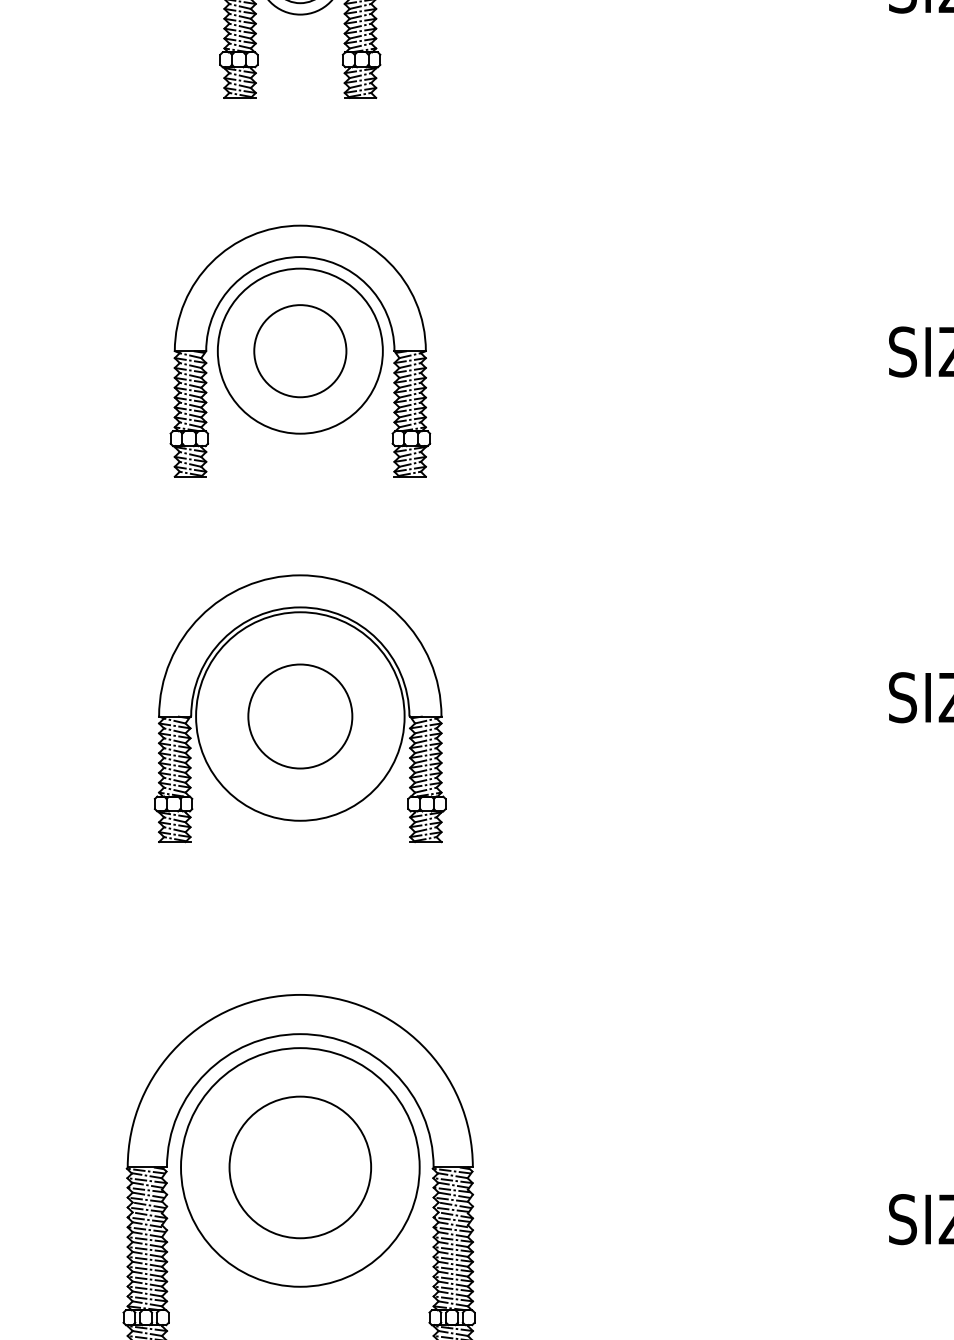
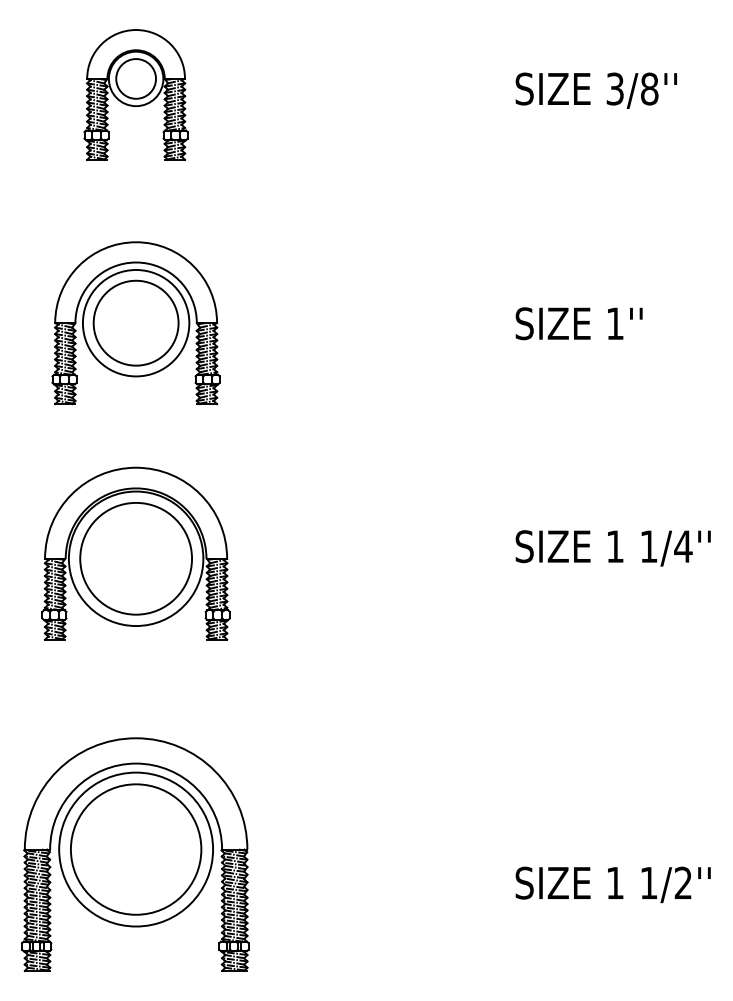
circle: (299, 350) -> (135, 322), size x1.43
circle: (300, 716) -> (136, 558), size x1.67
circle: (299, 1167) -> (135, 849), size x1.43

